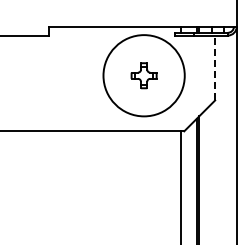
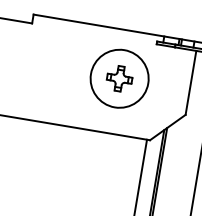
line: (215, 67) -> (191, 82), dashed -> solid
circle: (144, 75) -> (120, 78), size x0.71

